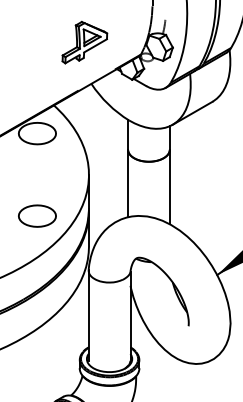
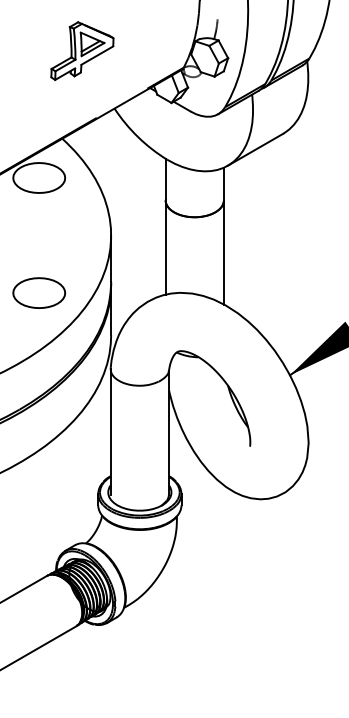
part: (84, 42) -> (82, 50), moved

